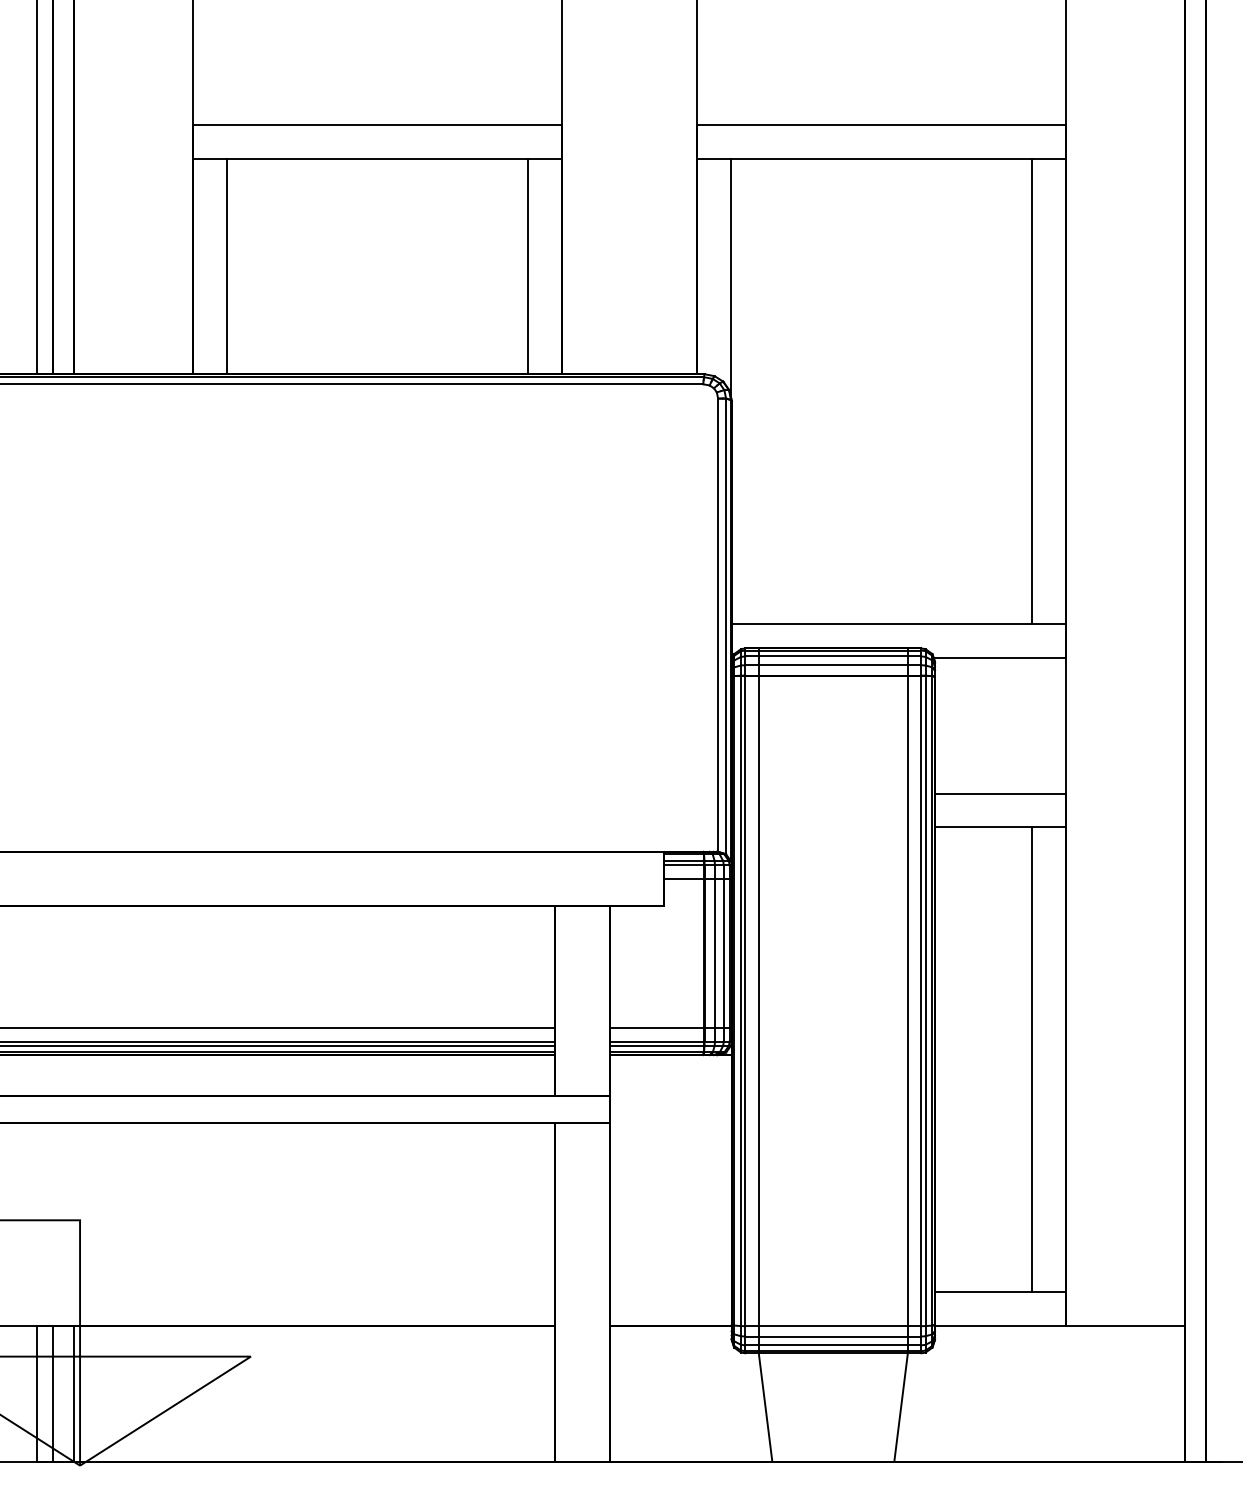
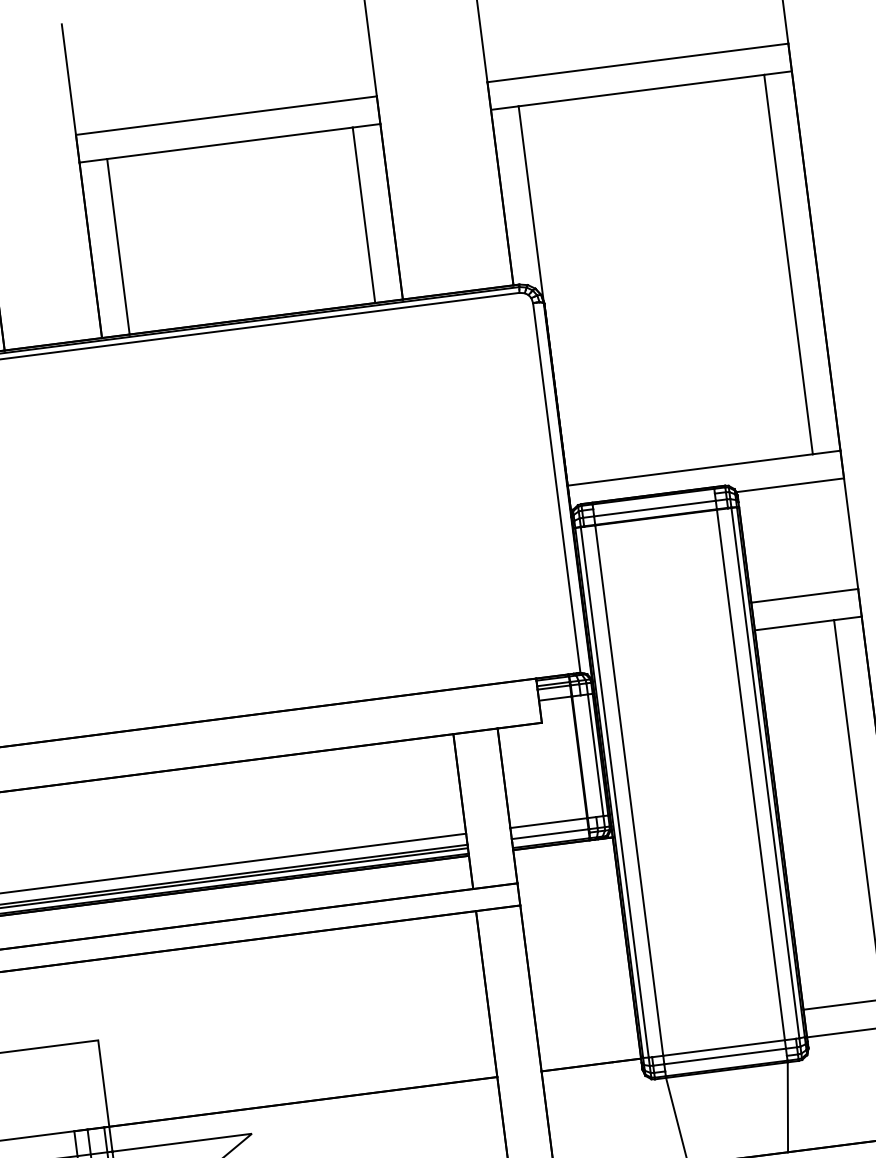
line: (726, 626) -> (563, 488), removed
line: (832, 656) -> (653, 501), removed
line: (714, 952) -> (588, 755), removed
line: (745, 1001) -> (618, 792), removed
line: (921, 1001) -> (762, 773), removed
line: (656, 1045) -> (550, 837), removed
line: (832, 1345) -> (725, 1063), removed

